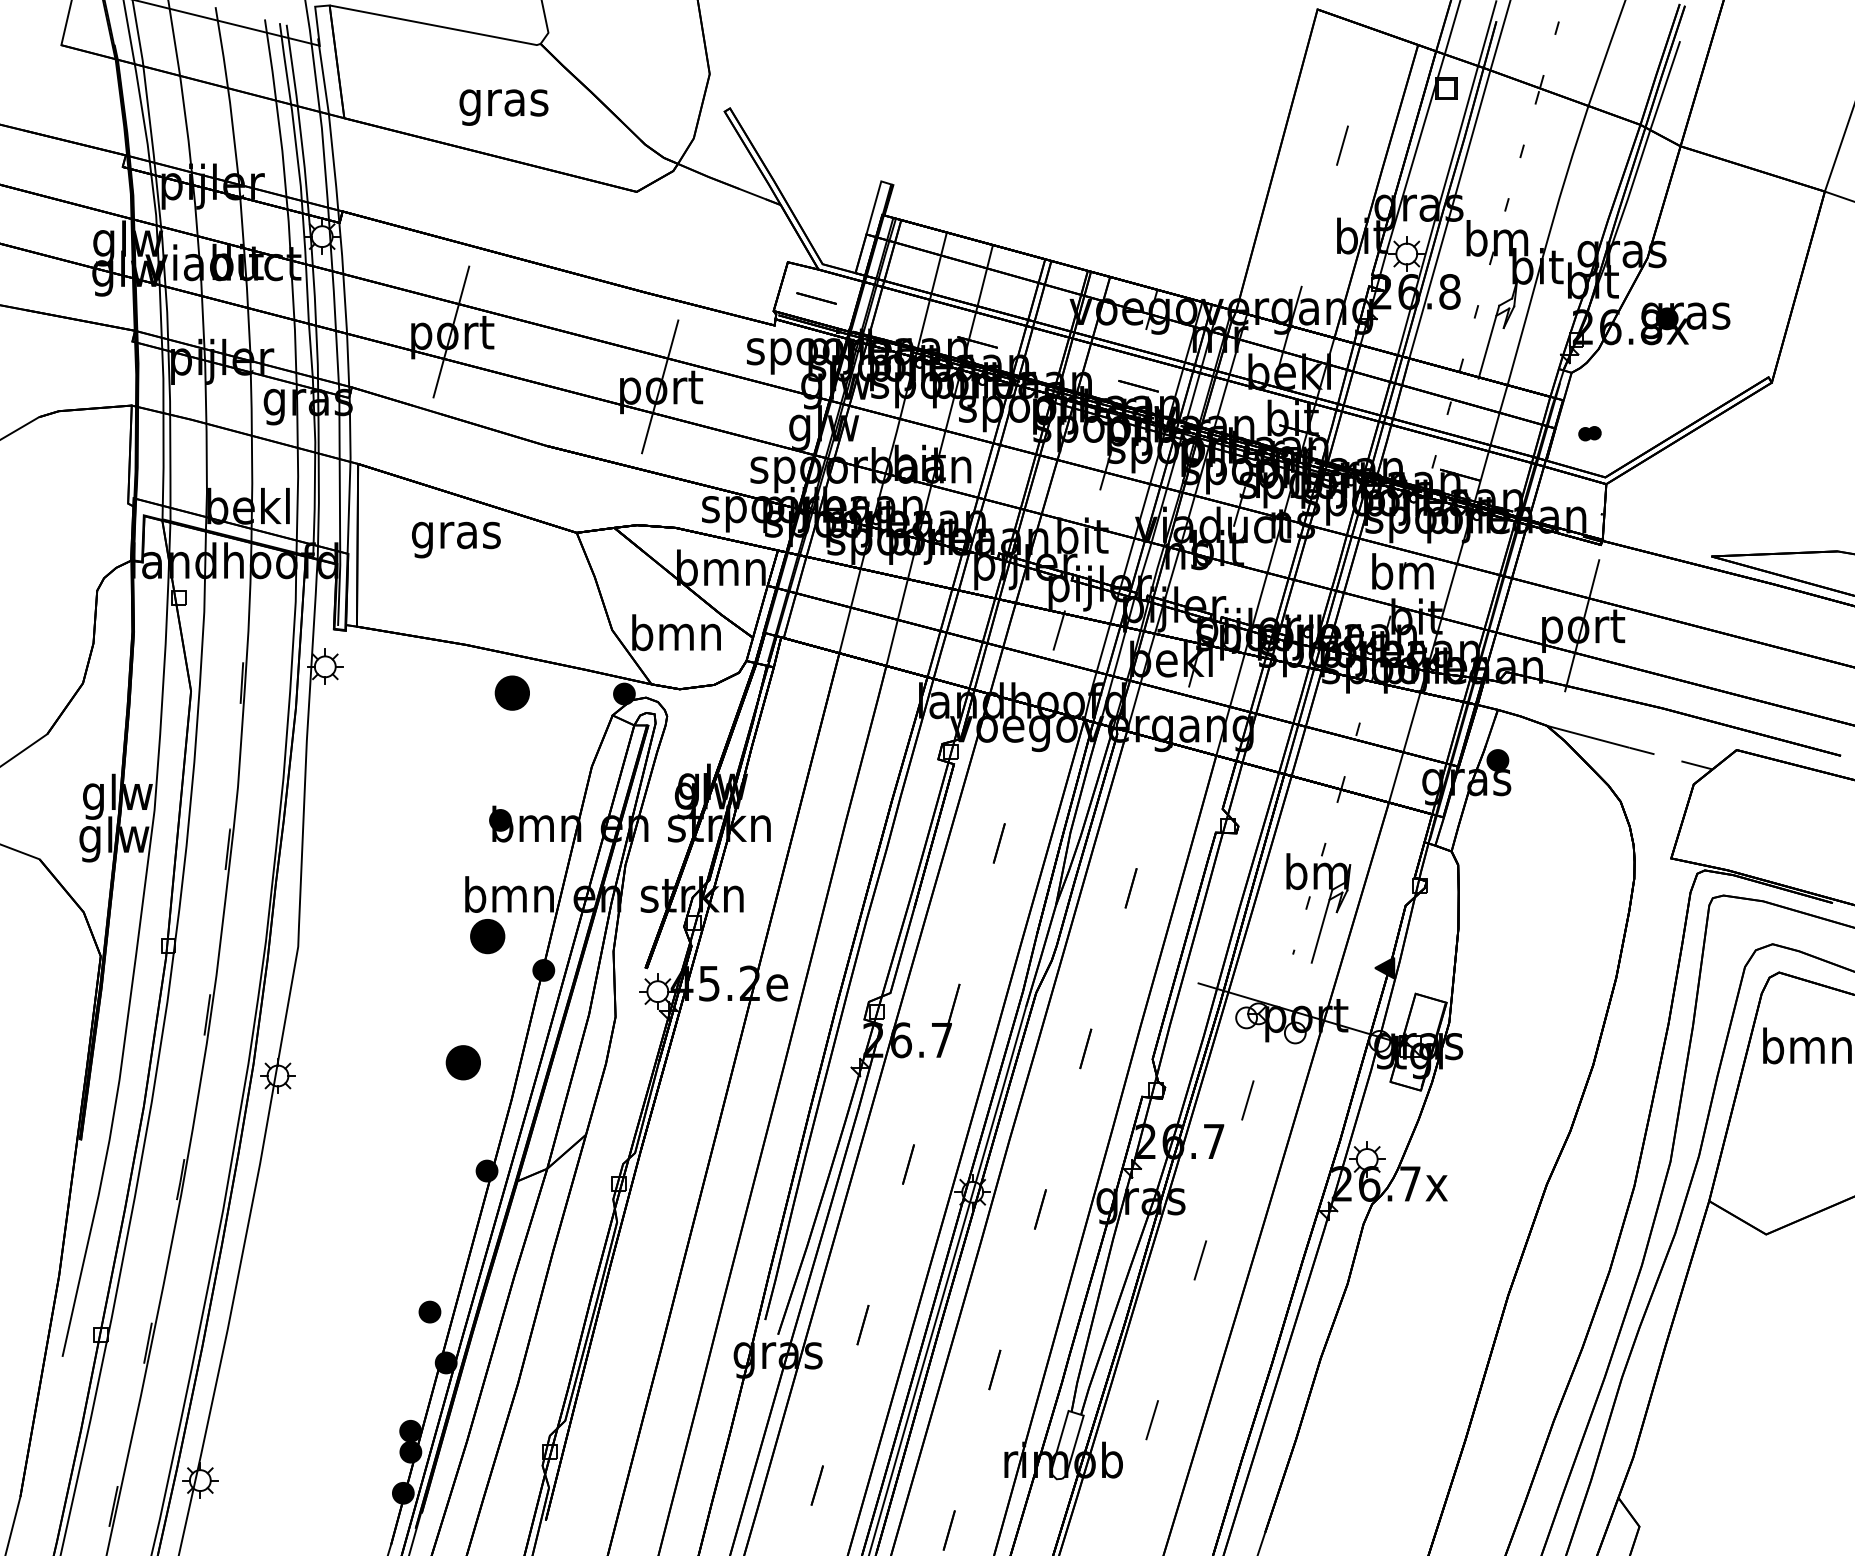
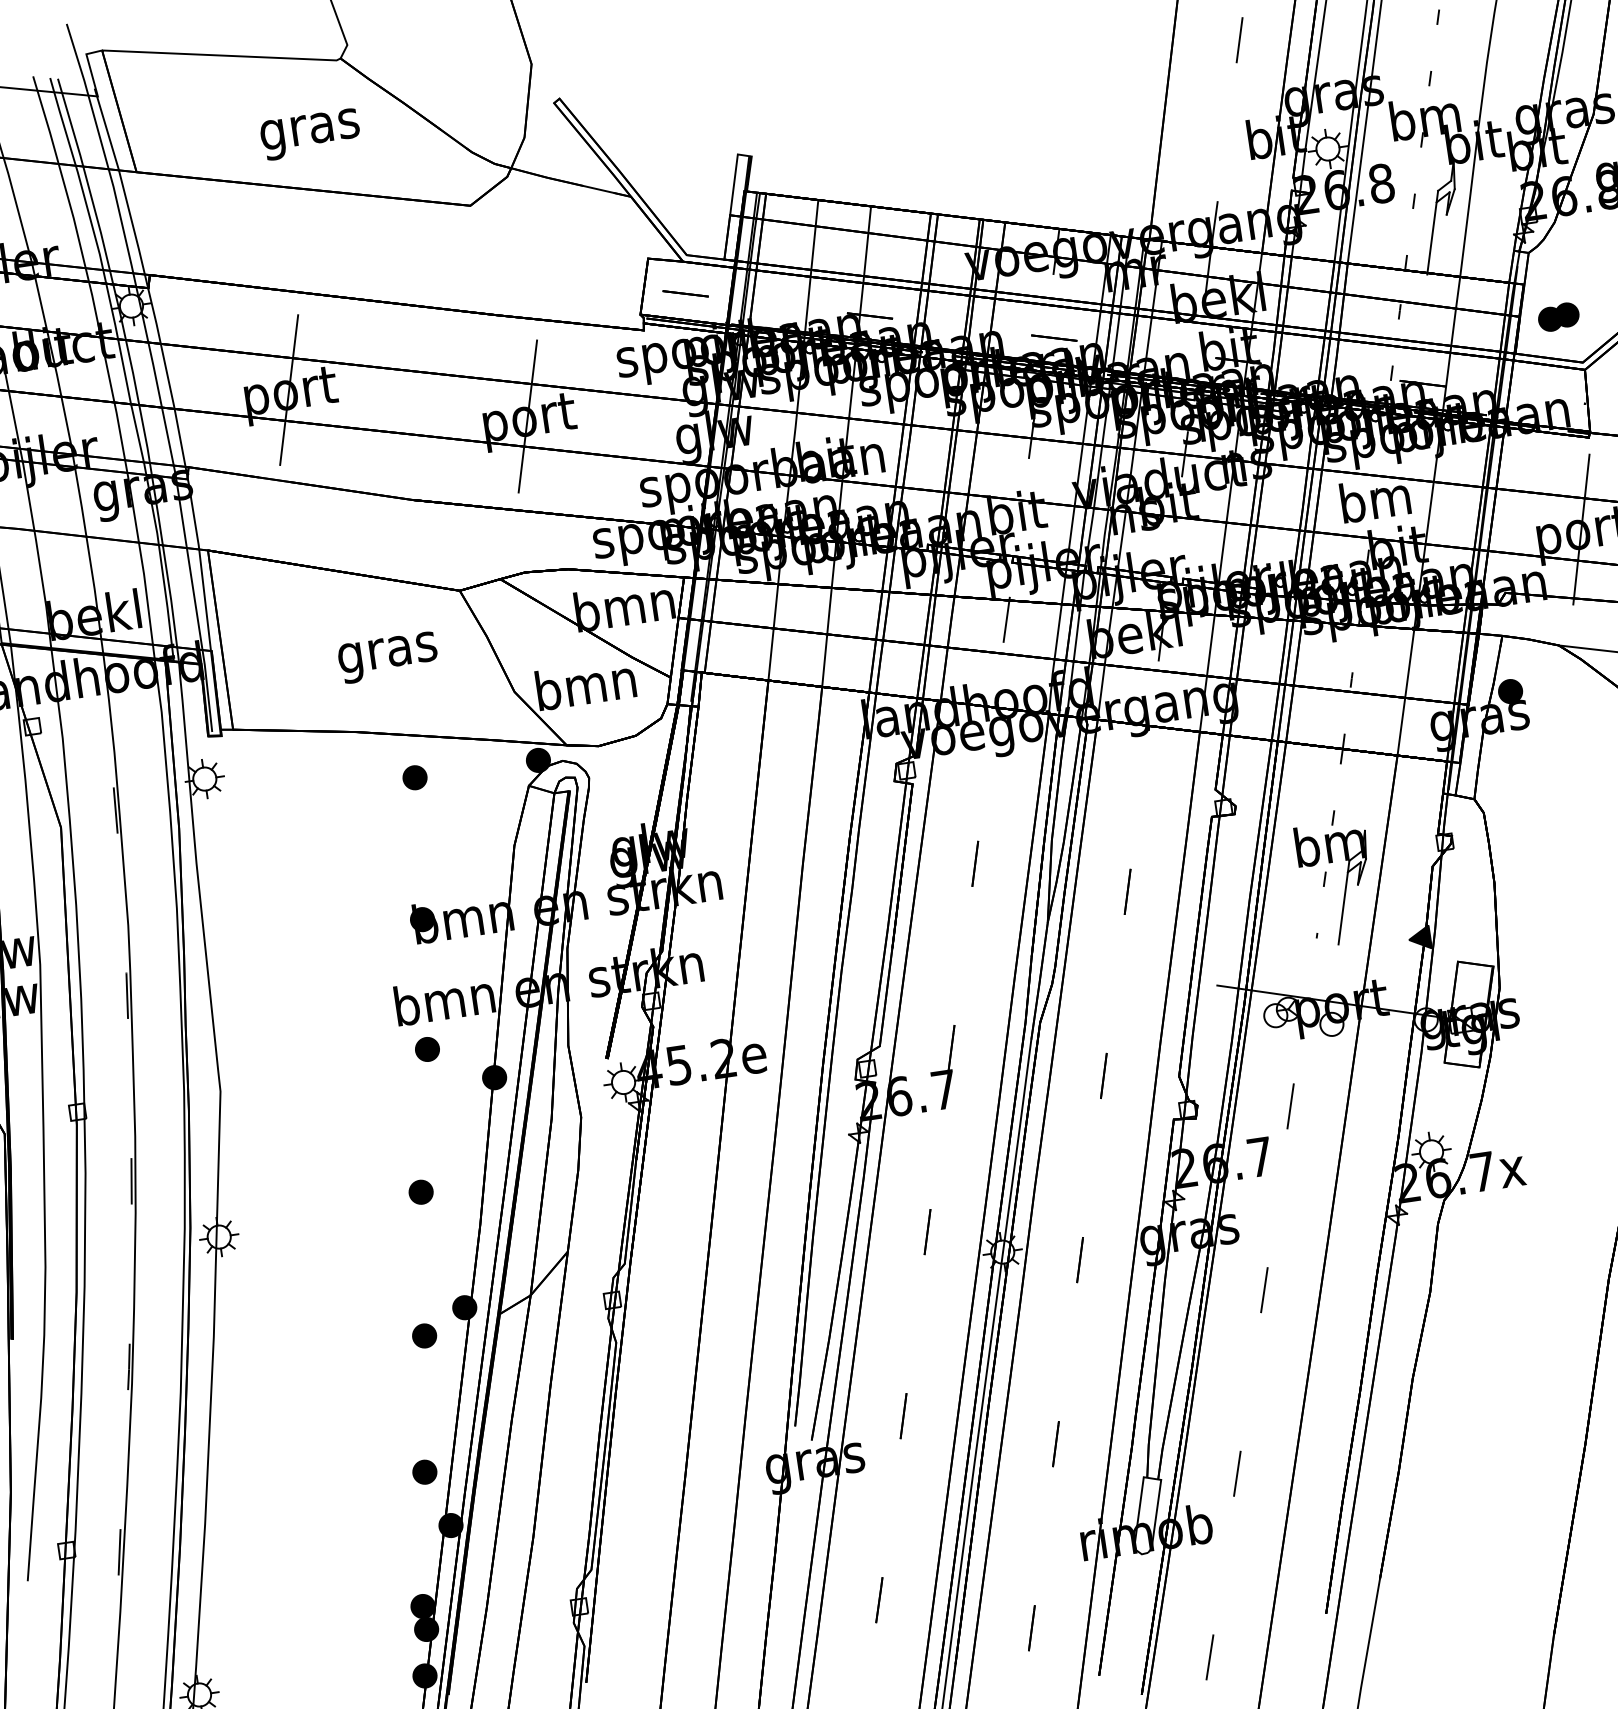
part: (1589, 433) -> (1558, 316), size x1.67
text: (456, 539) -> (388, 657), moved
part: (512, 693) -> (415, 778), size x0.62
part: (487, 936) -> (427, 1049), size x0.62
part: (463, 1062) -> (421, 1192), size x0.62
part: (447, 1190) -> (424, 1335), added

